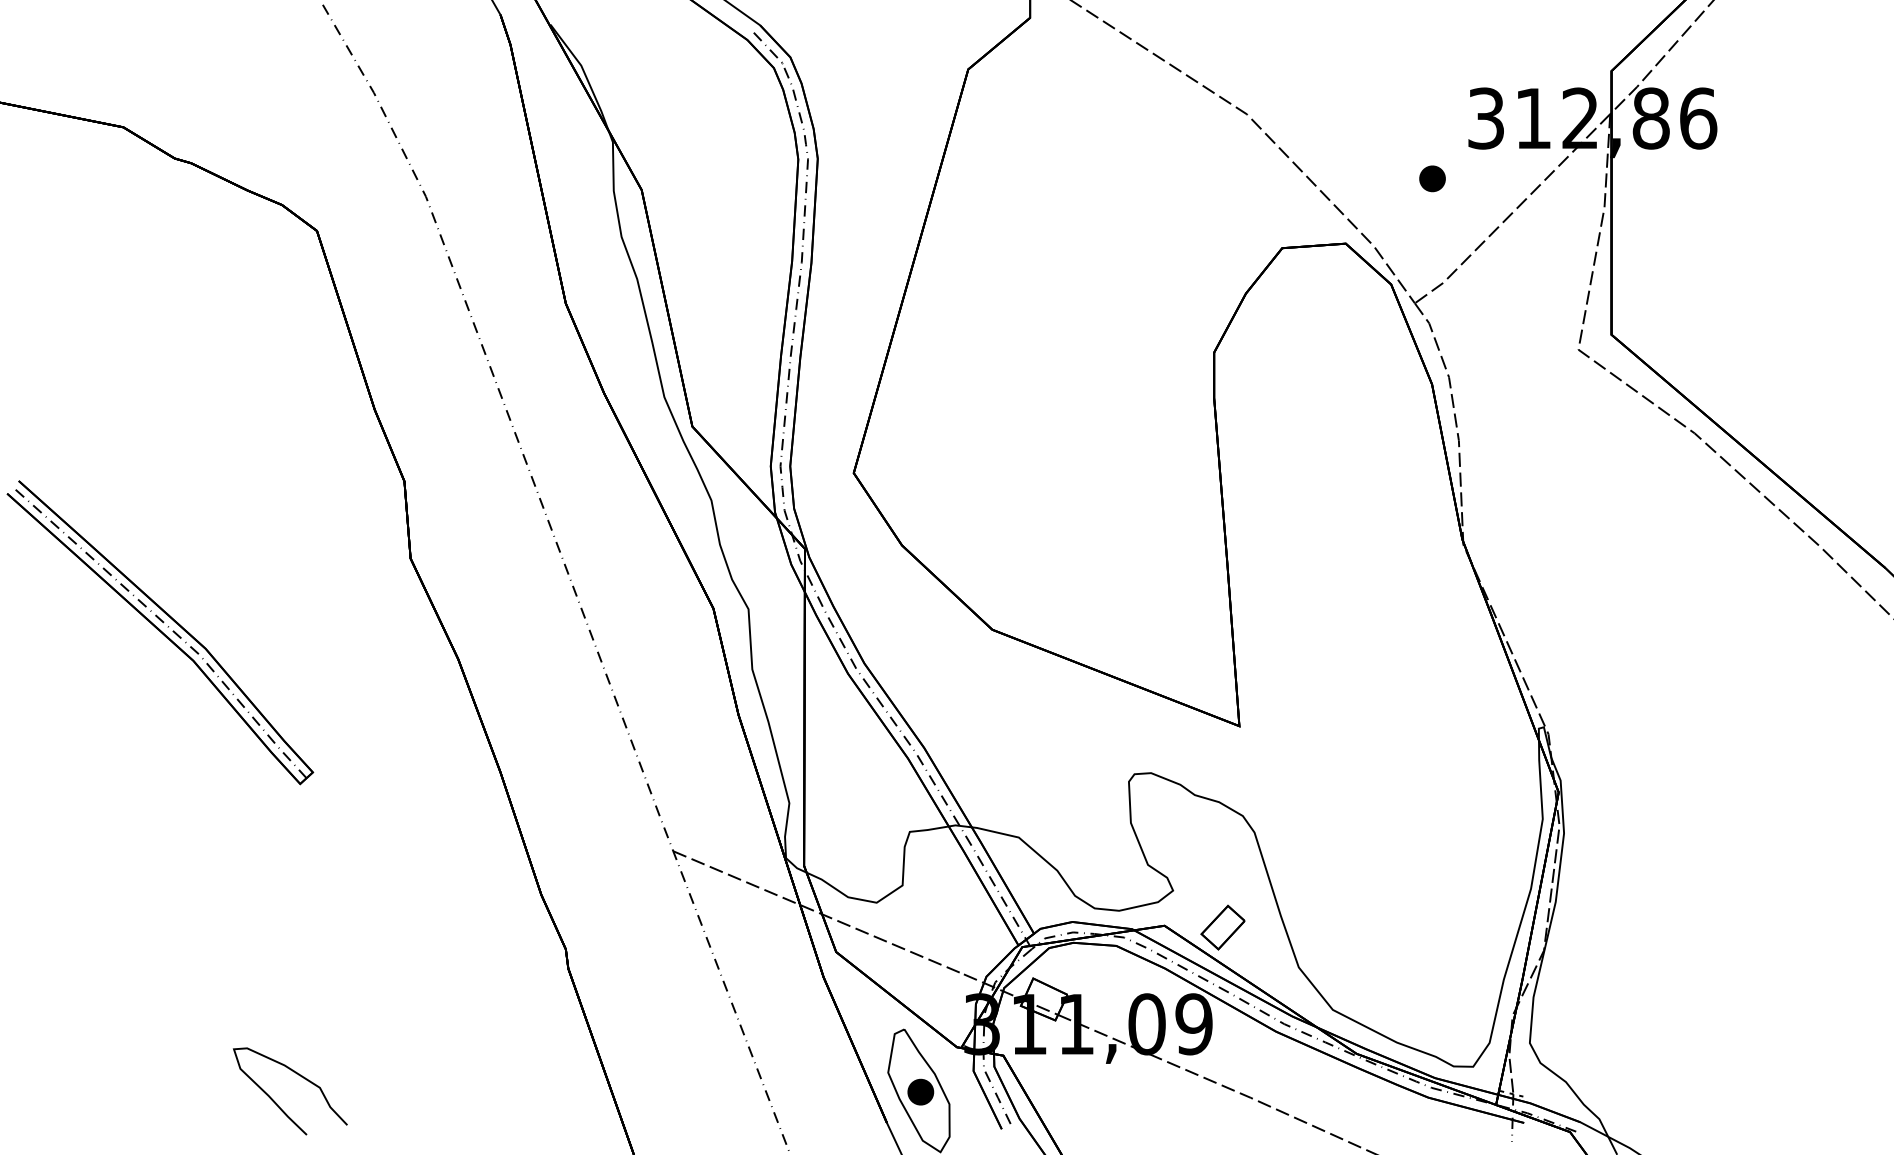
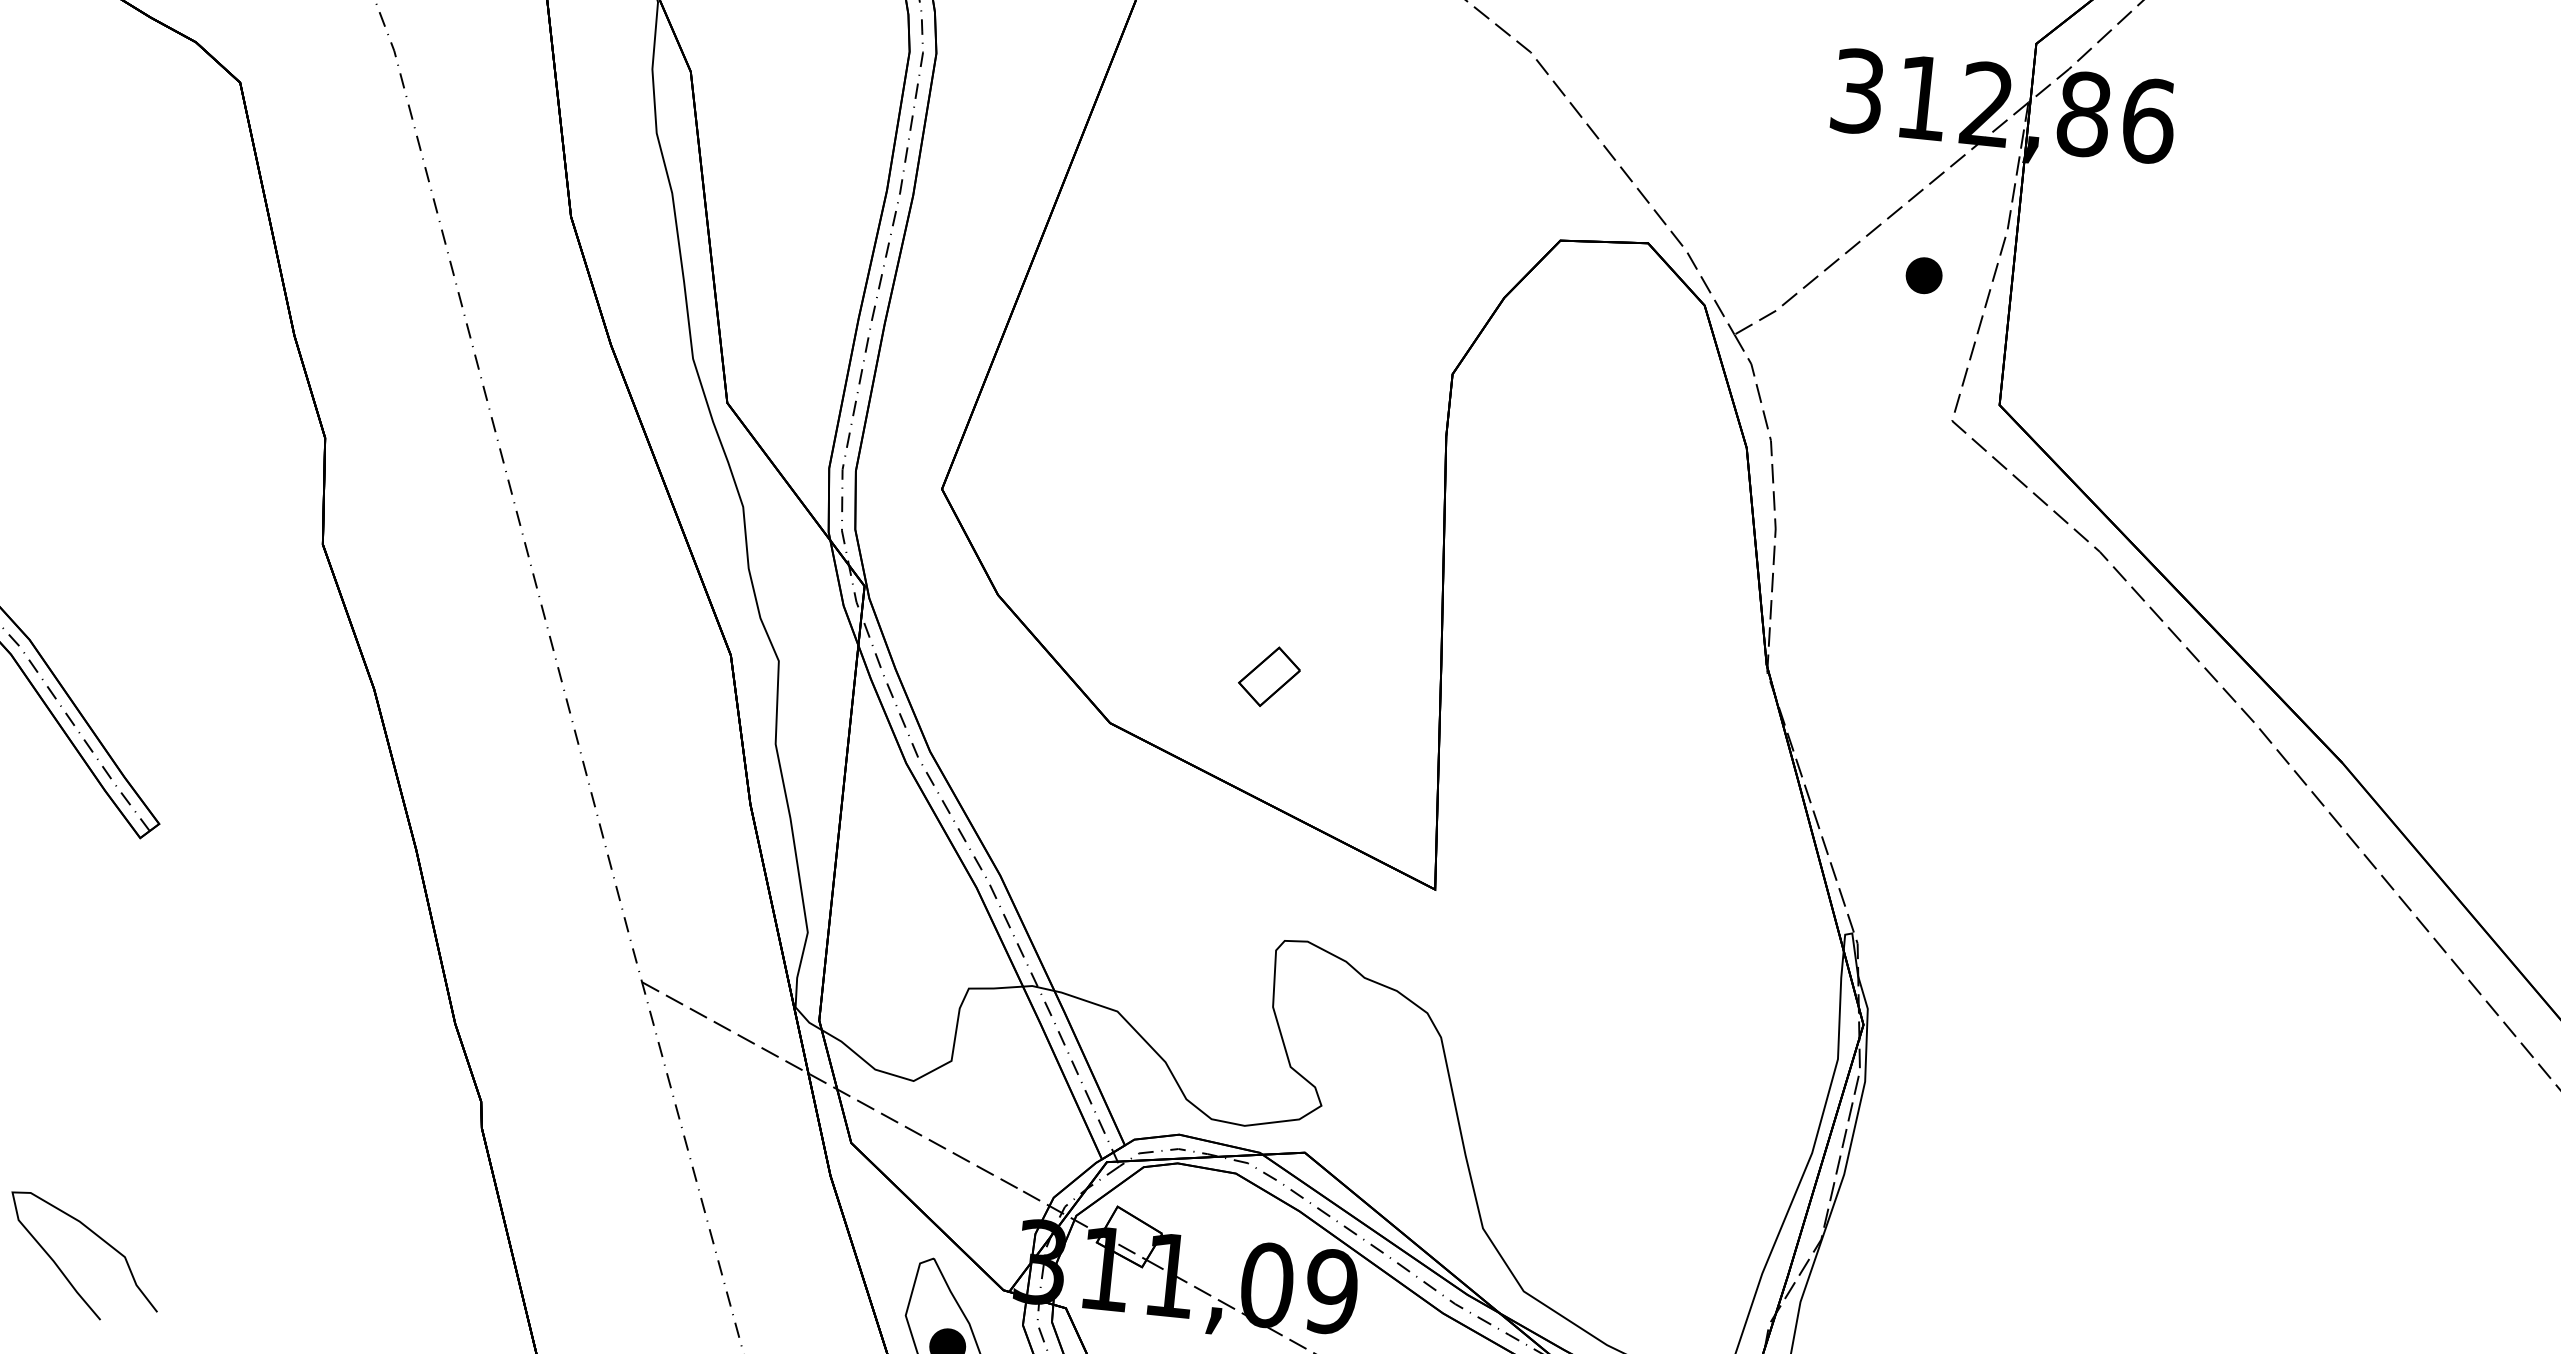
part: (1432, 178) -> (1924, 275), moved
part: (1222, 927) -> (1268, 676), moved

